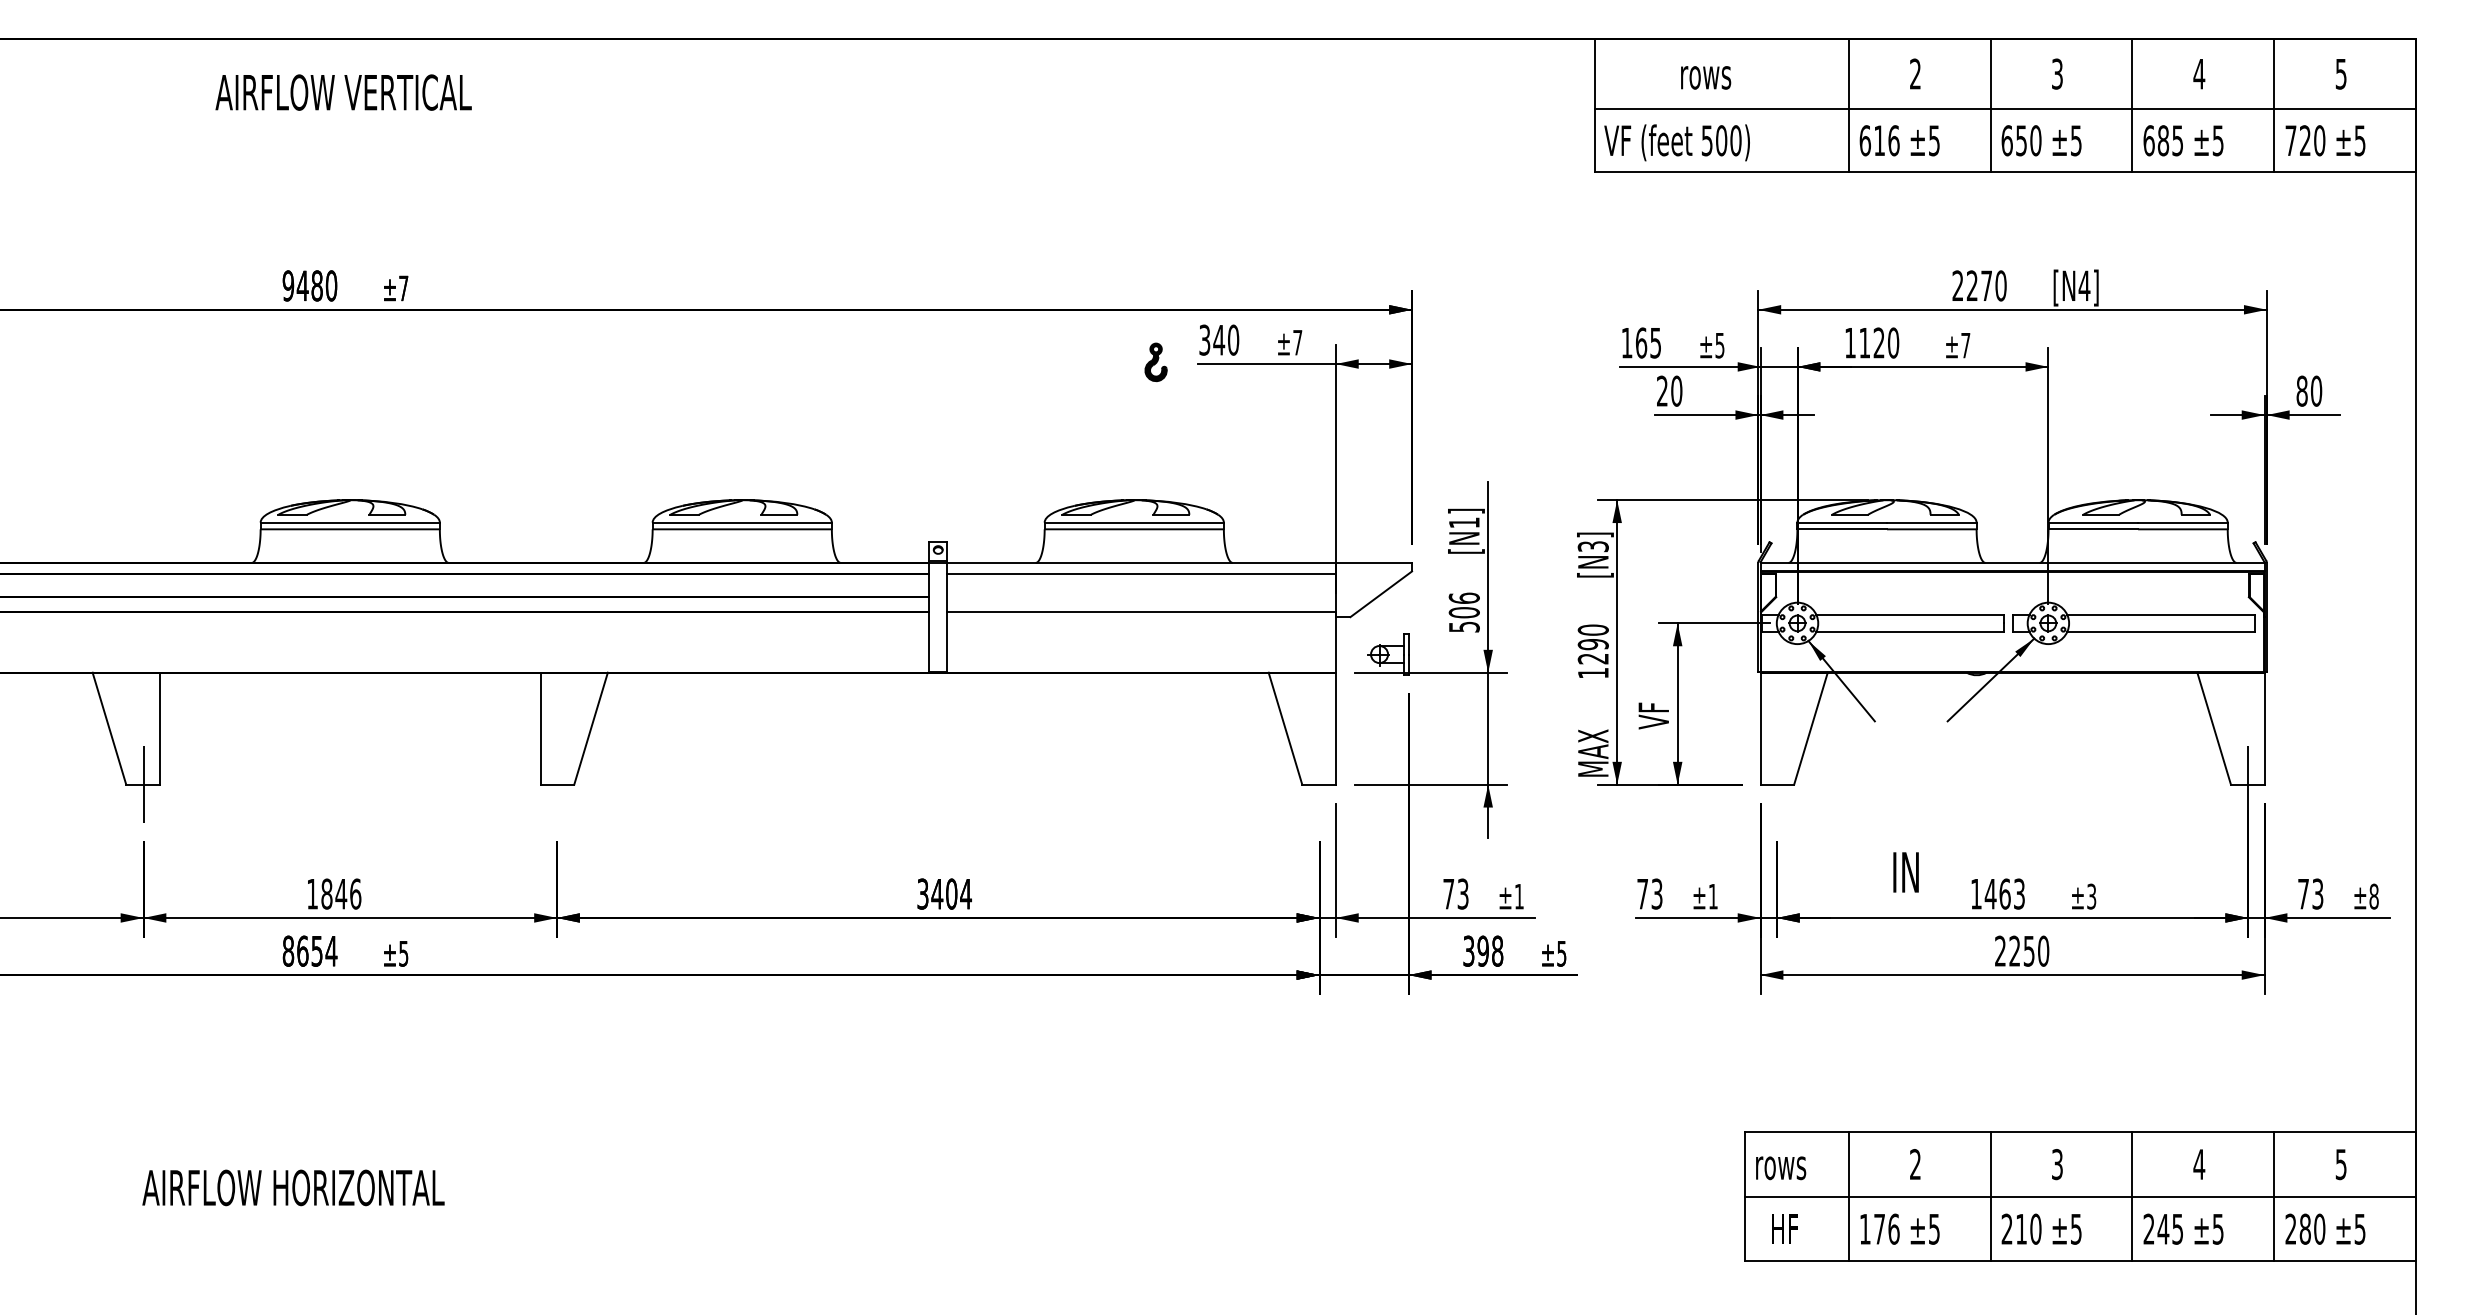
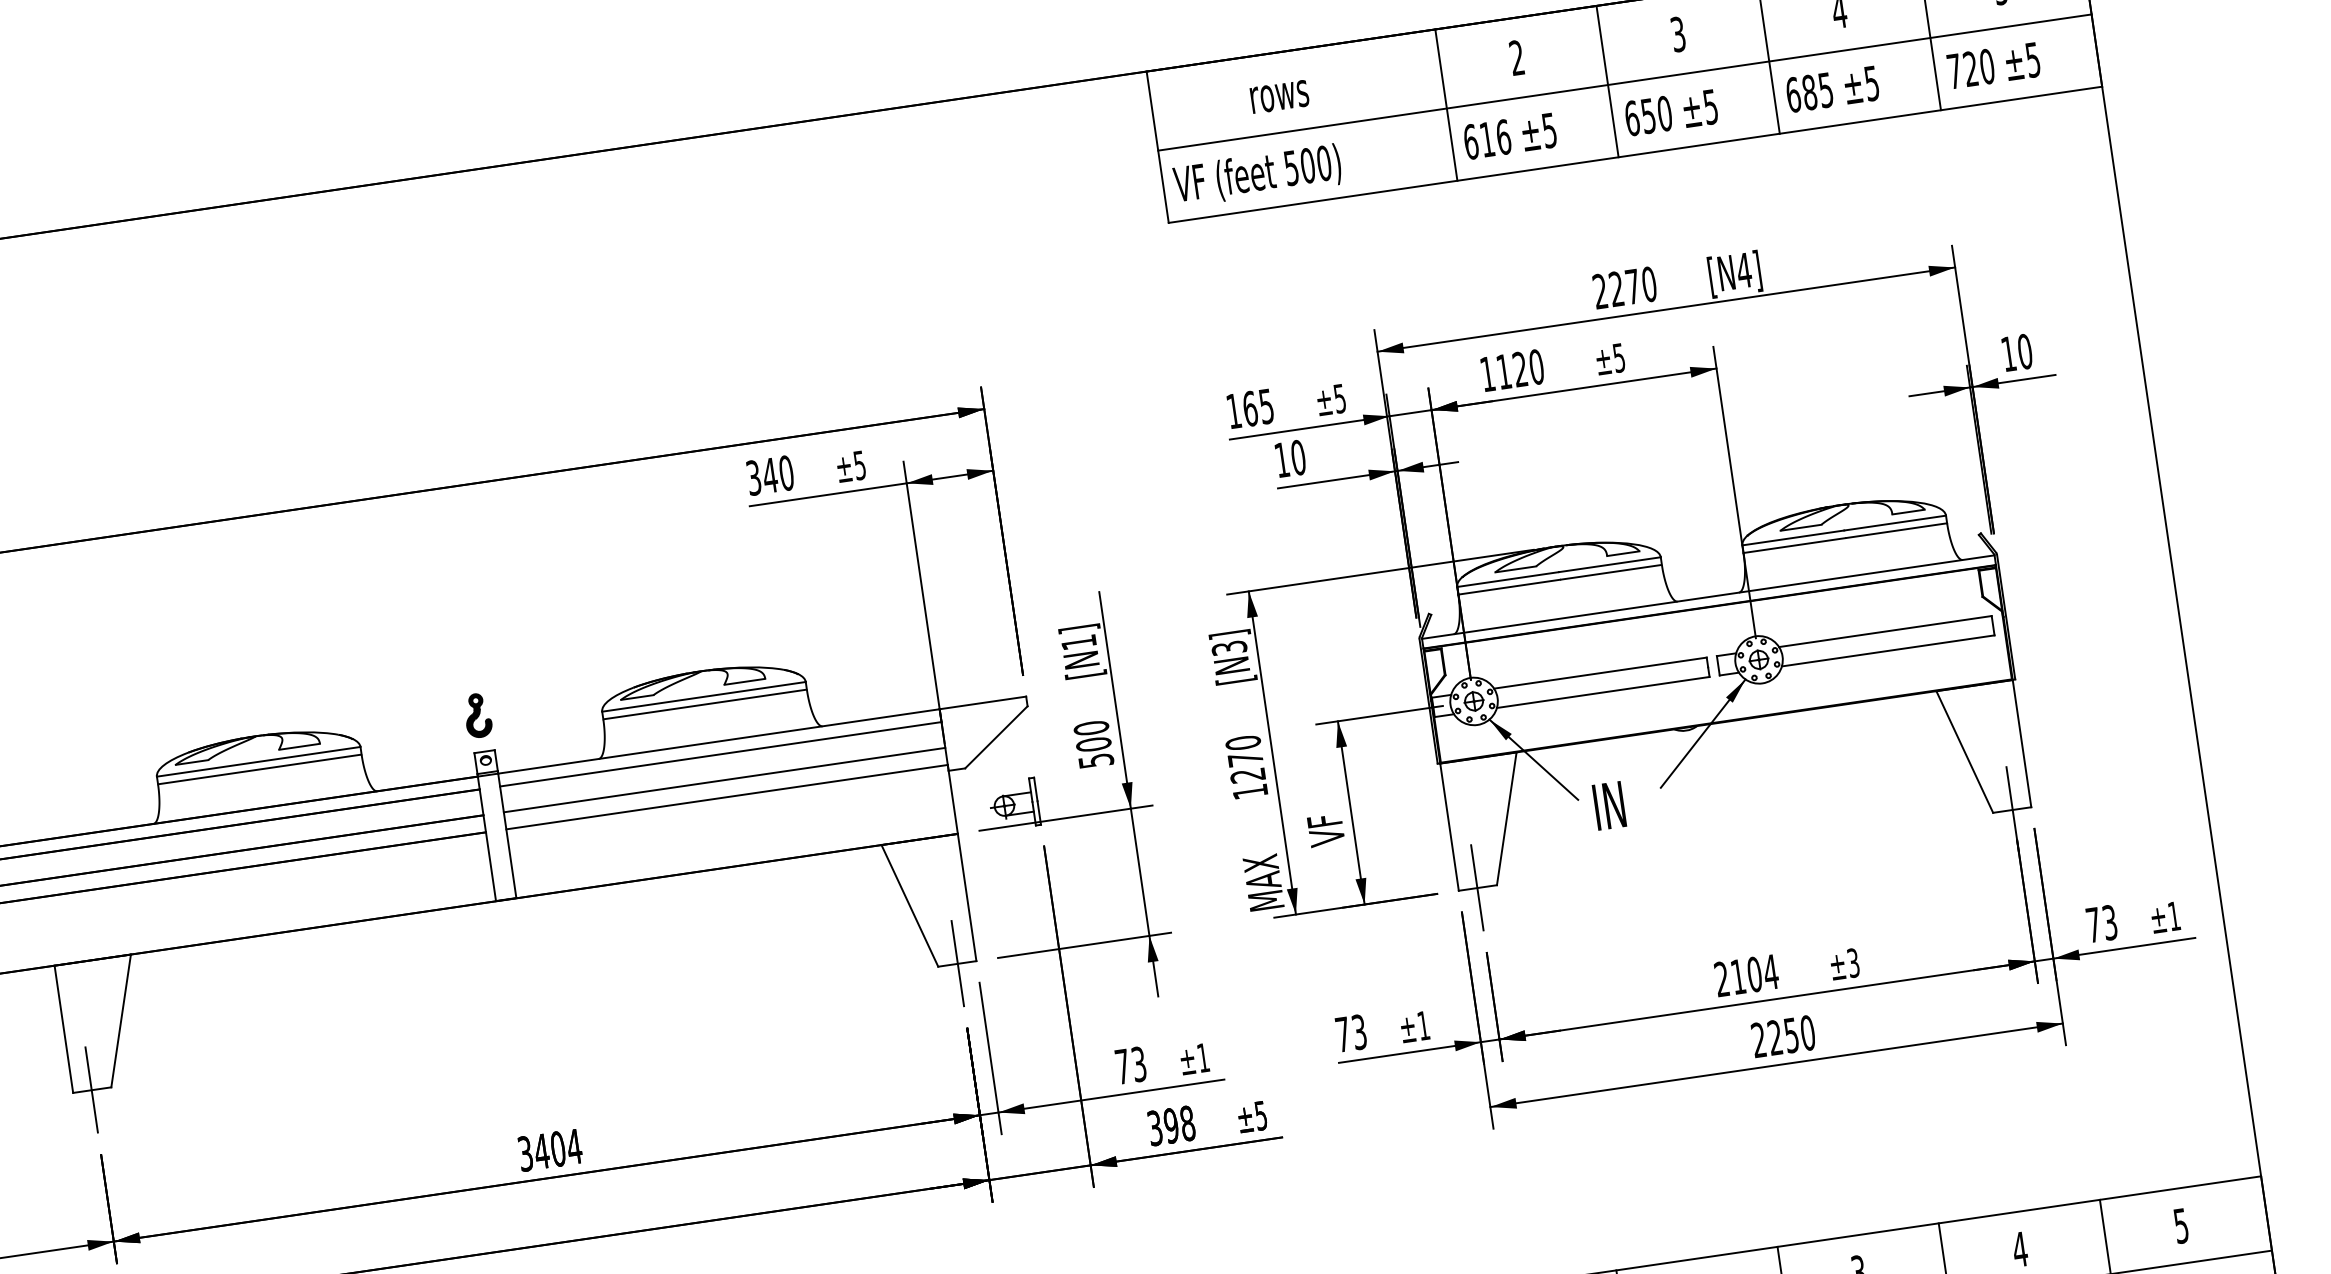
text: (1297, 342) -> (859, 465), ±7 -> ±5
text: (1965, 345) -> (1618, 357), ±7 -> ±5
part: (1155, 362) -> (477, 715), moved
text: (1662, 390) -> (1282, 459), 20 -> 10
text: (2301, 390) -> (2007, 353), 80 -> 10
line: (1141, 596) -> (724, 779), added
text: (1463, 597) -> (1090, 727), 506 -> 500
text: (1592, 644) -> (1244, 759), 1290 -> 1270
line: (557, 784) -> (92, 1089), added
line: (1319, 784) -> (957, 963), added
line: (1776, 784) -> (1476, 887), added
text: (1905, 872) -> (1608, 806), moved
text: (1998, 893) -> (1747, 974), 1463 -> 2104
text: (2373, 896) -> (2173, 916), ±8 -> ±1

